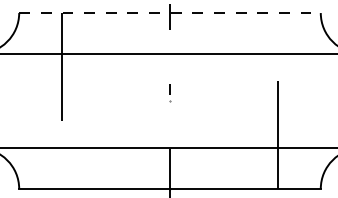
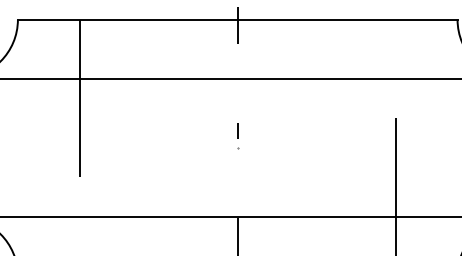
line: (170, 13) -> (238, 20), dashed -> solid

